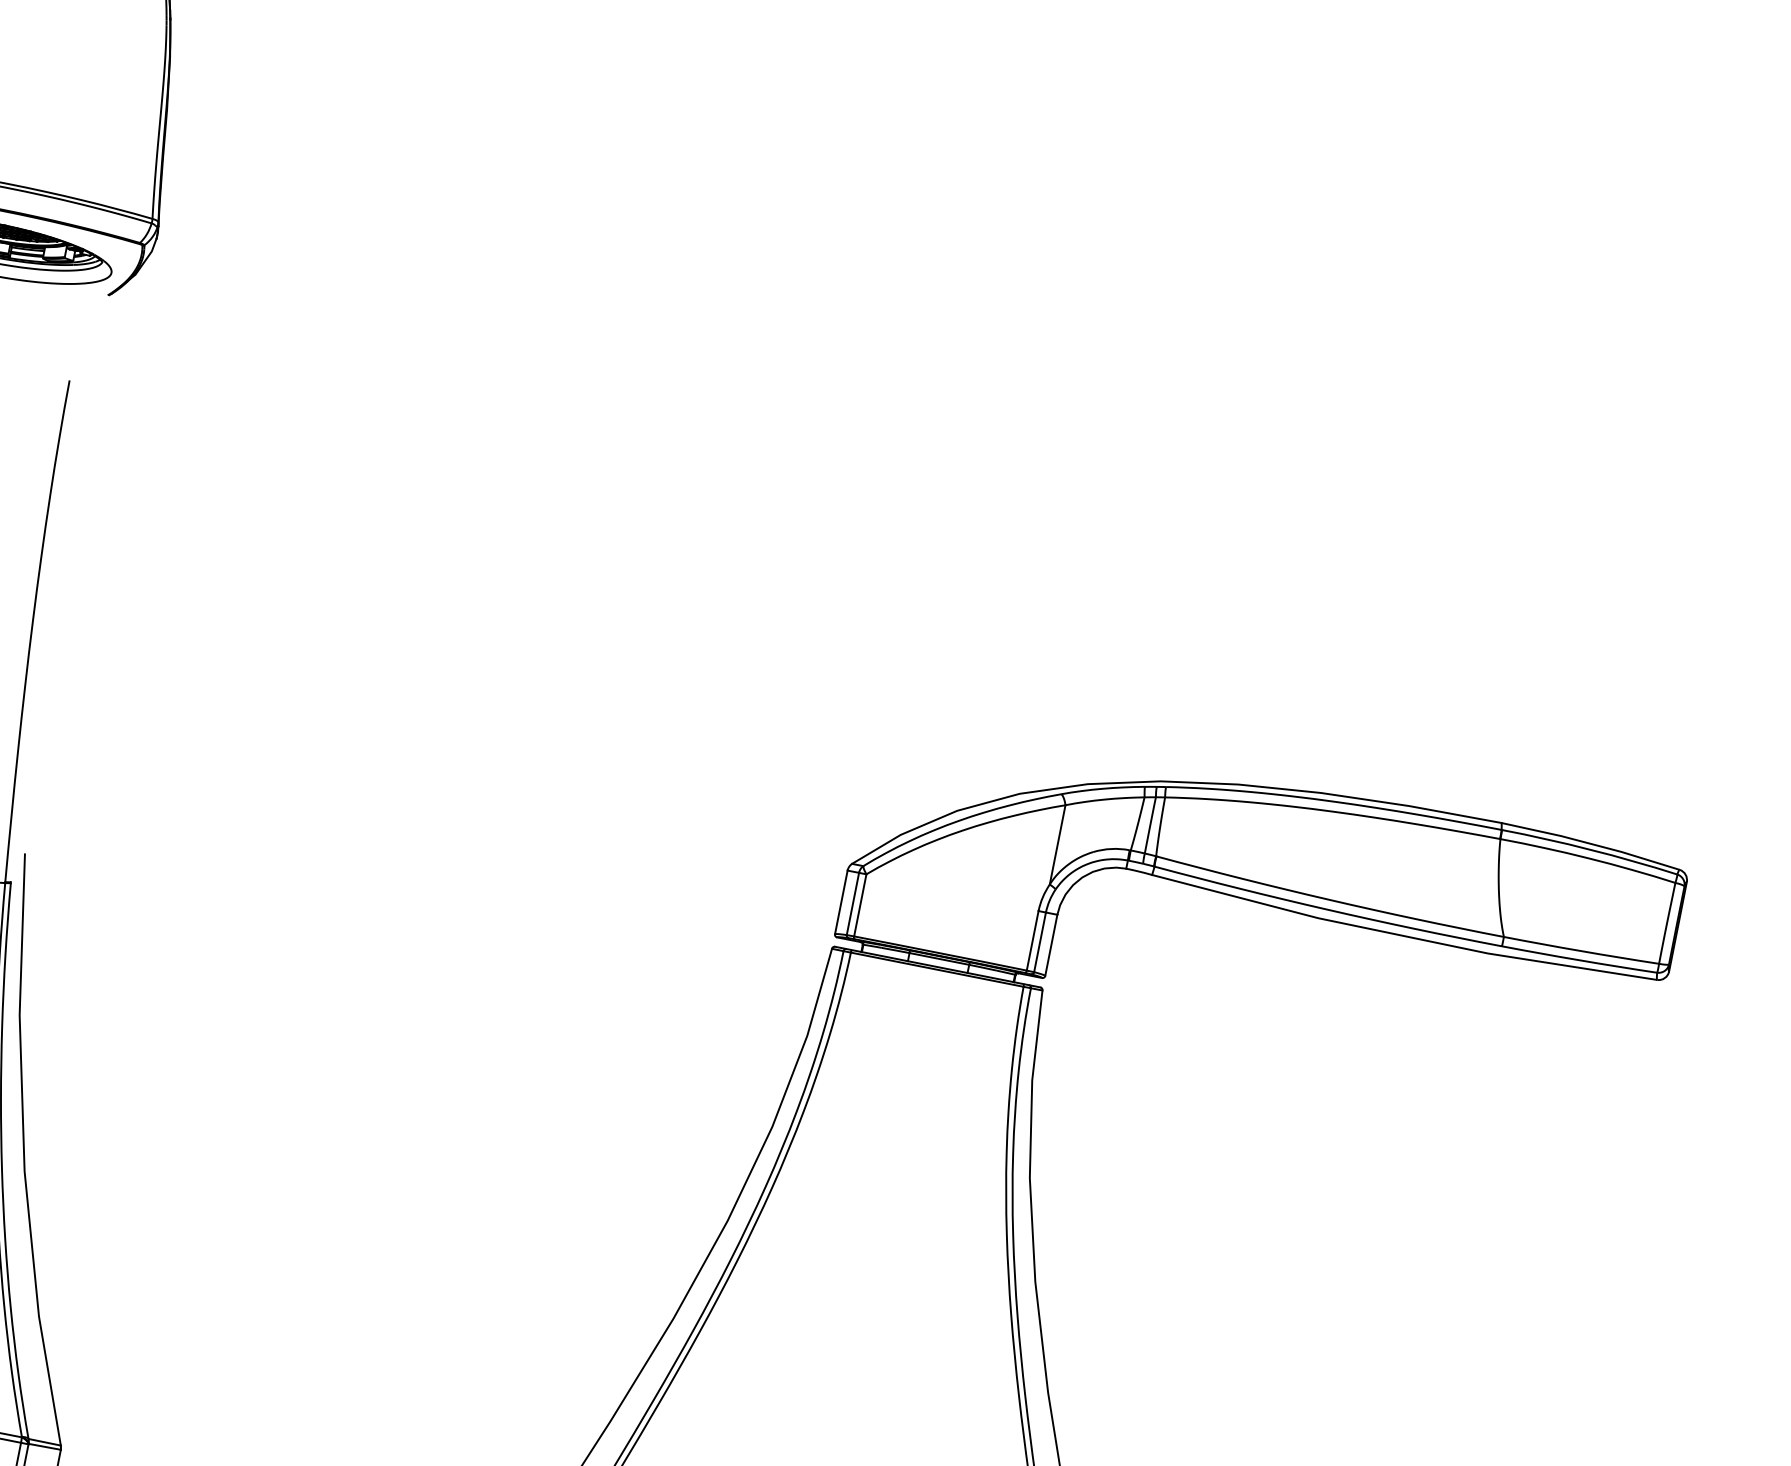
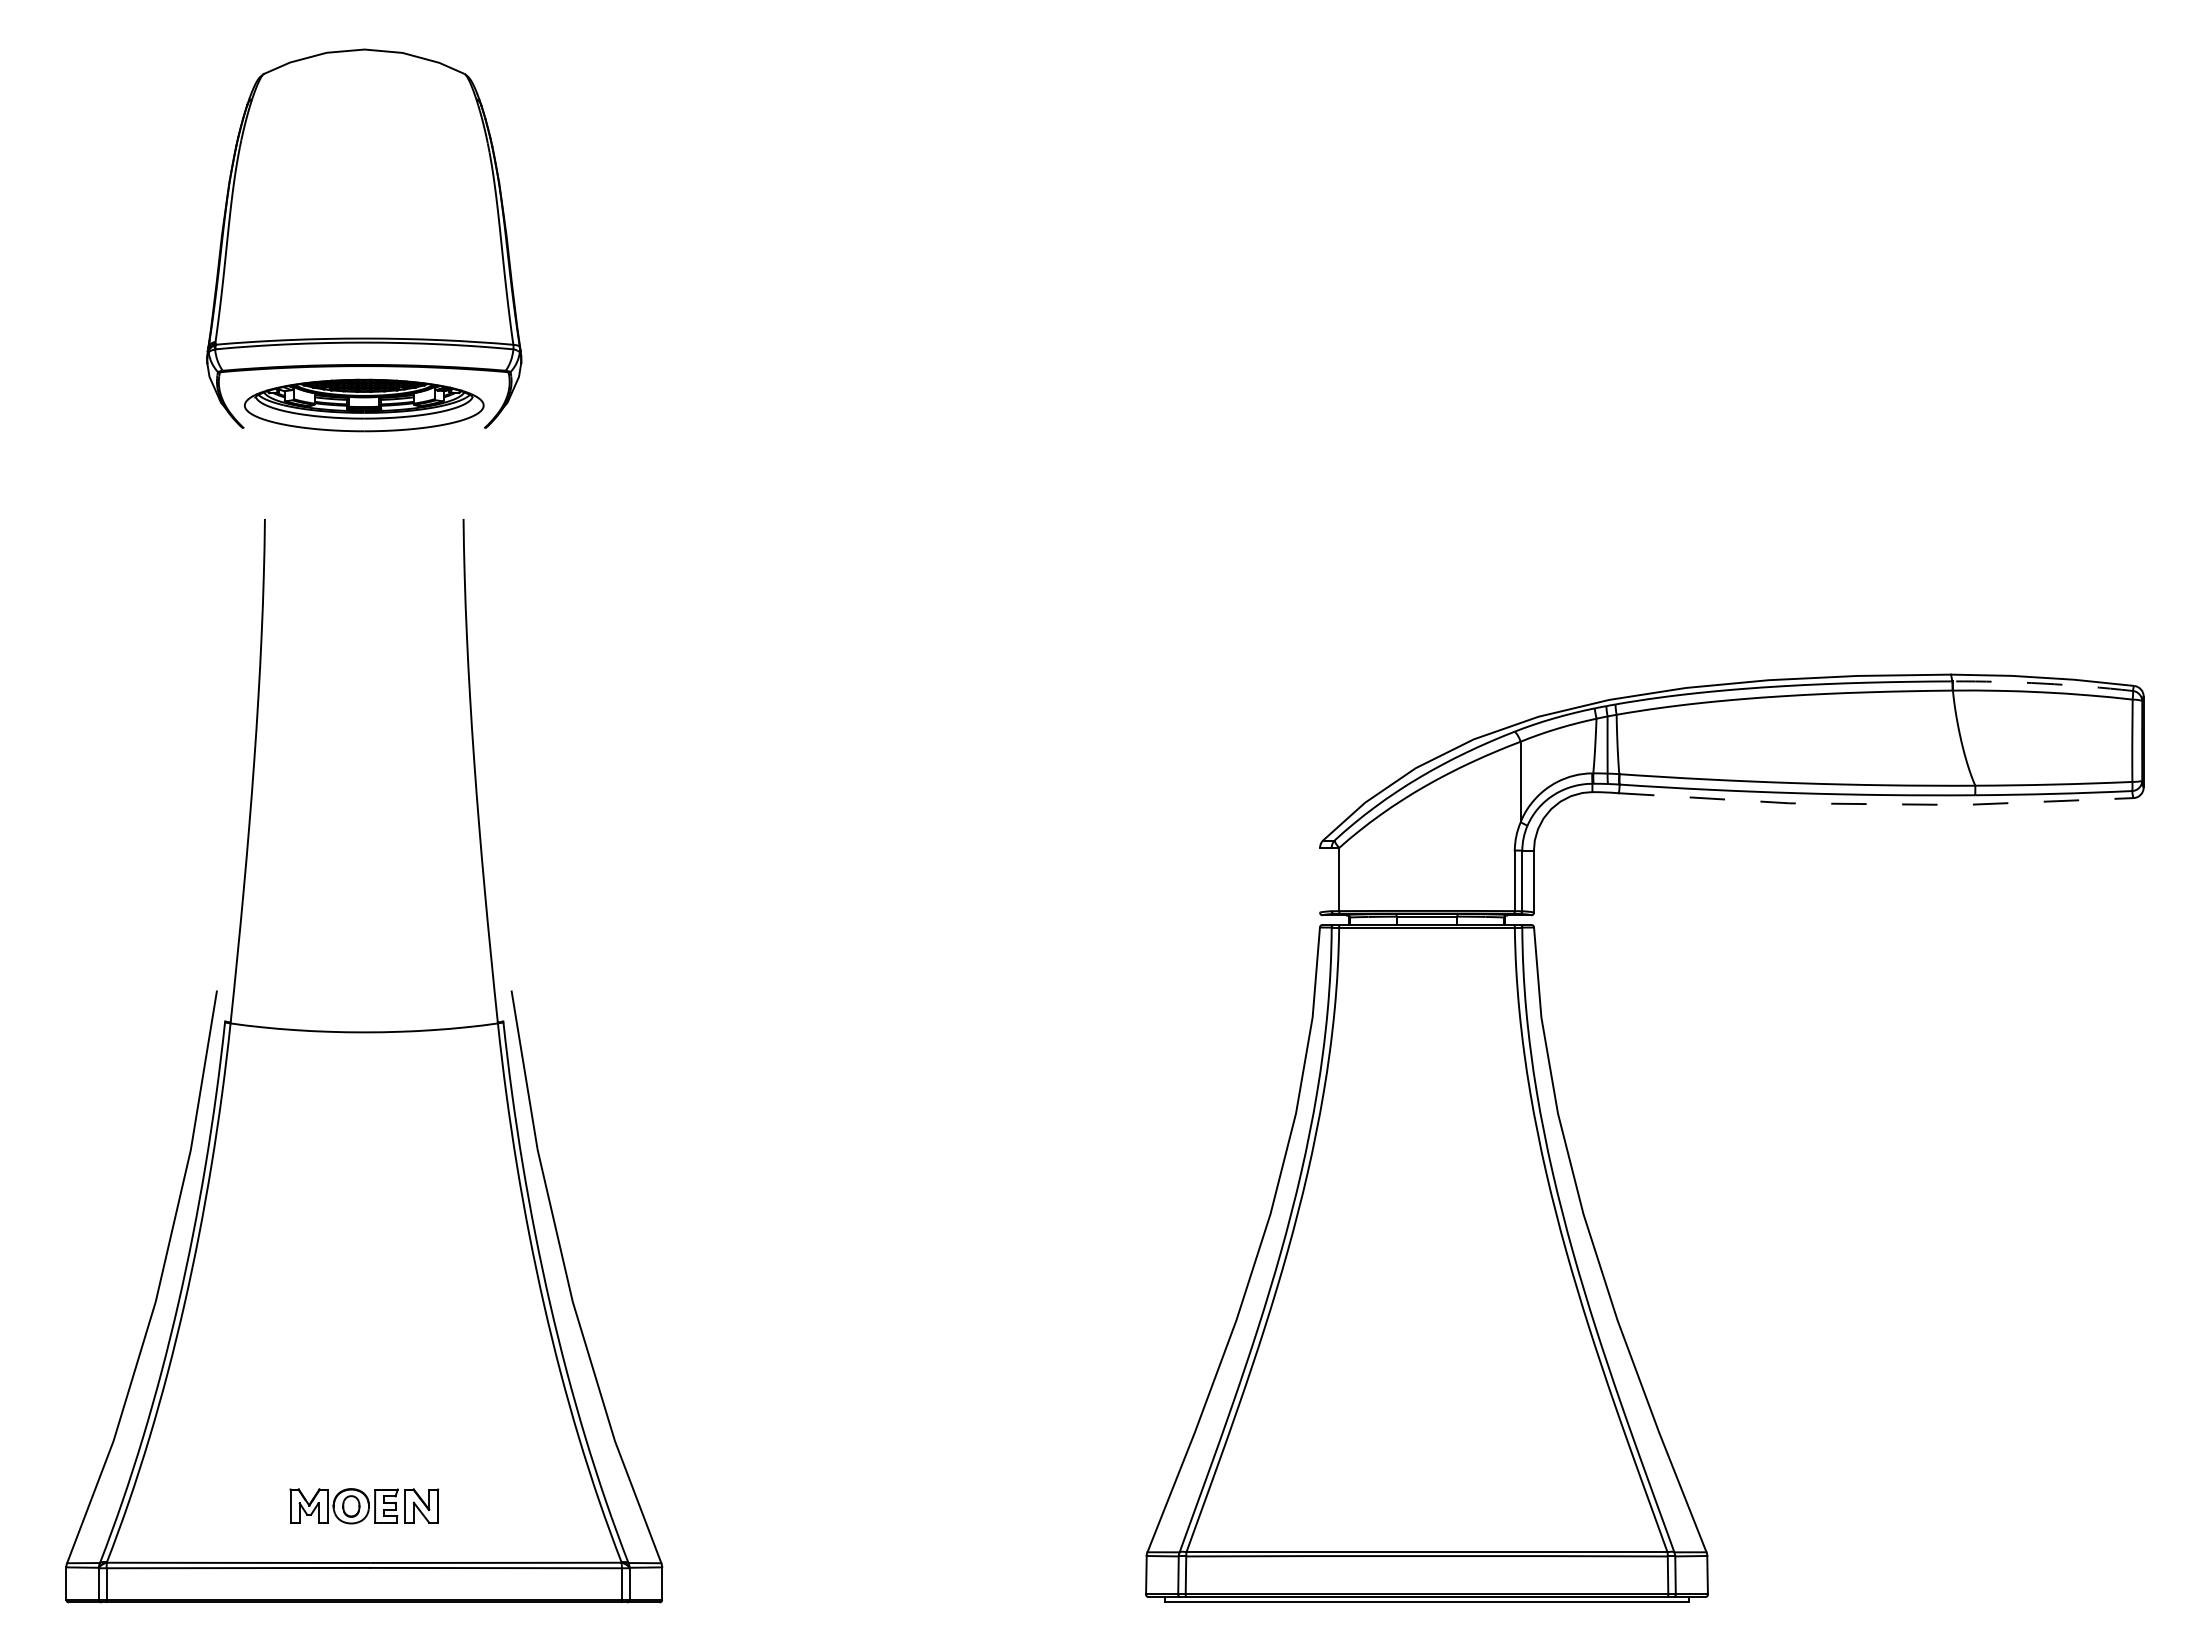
arc: (1590, 849) -> (2043, 683), solid -> dashed
line: (841, 901) -> (1320, 879), removed
line: (852, 903) -> (1331, 879), removed
line: (1403, 936) -> (1876, 804), solid -> dashed

